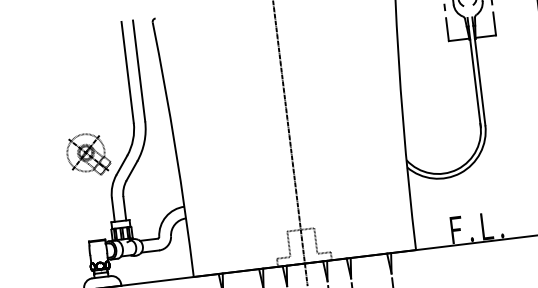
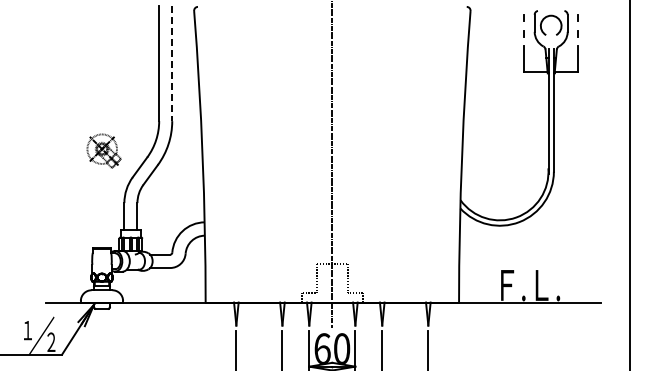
line: (139, 71) -> (172, 64), solid -> dashed
part: (88, 154) -> (103, 150), size x0.7

